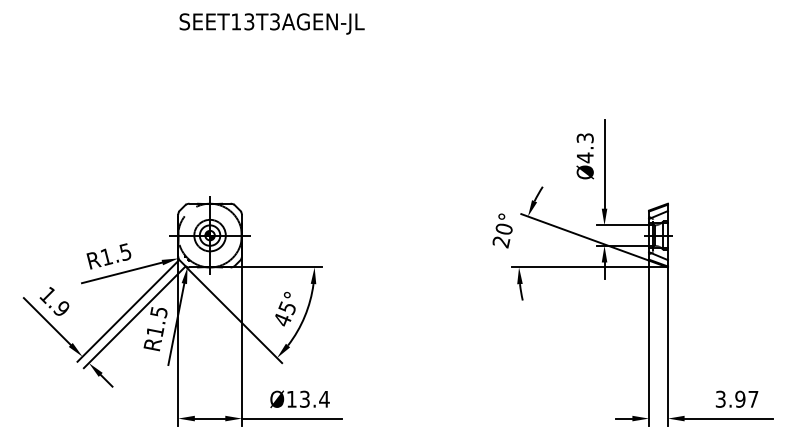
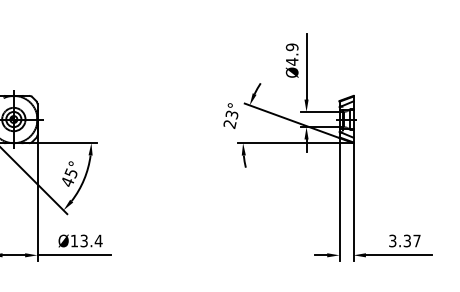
text: (584, 138) -> (291, 47), Ø4.3 -> Ø4.9
text: (503, 229) -> (231, 115), 20° -> 23°
text: (740, 398) -> (407, 240), 3.97 -> 3.37

